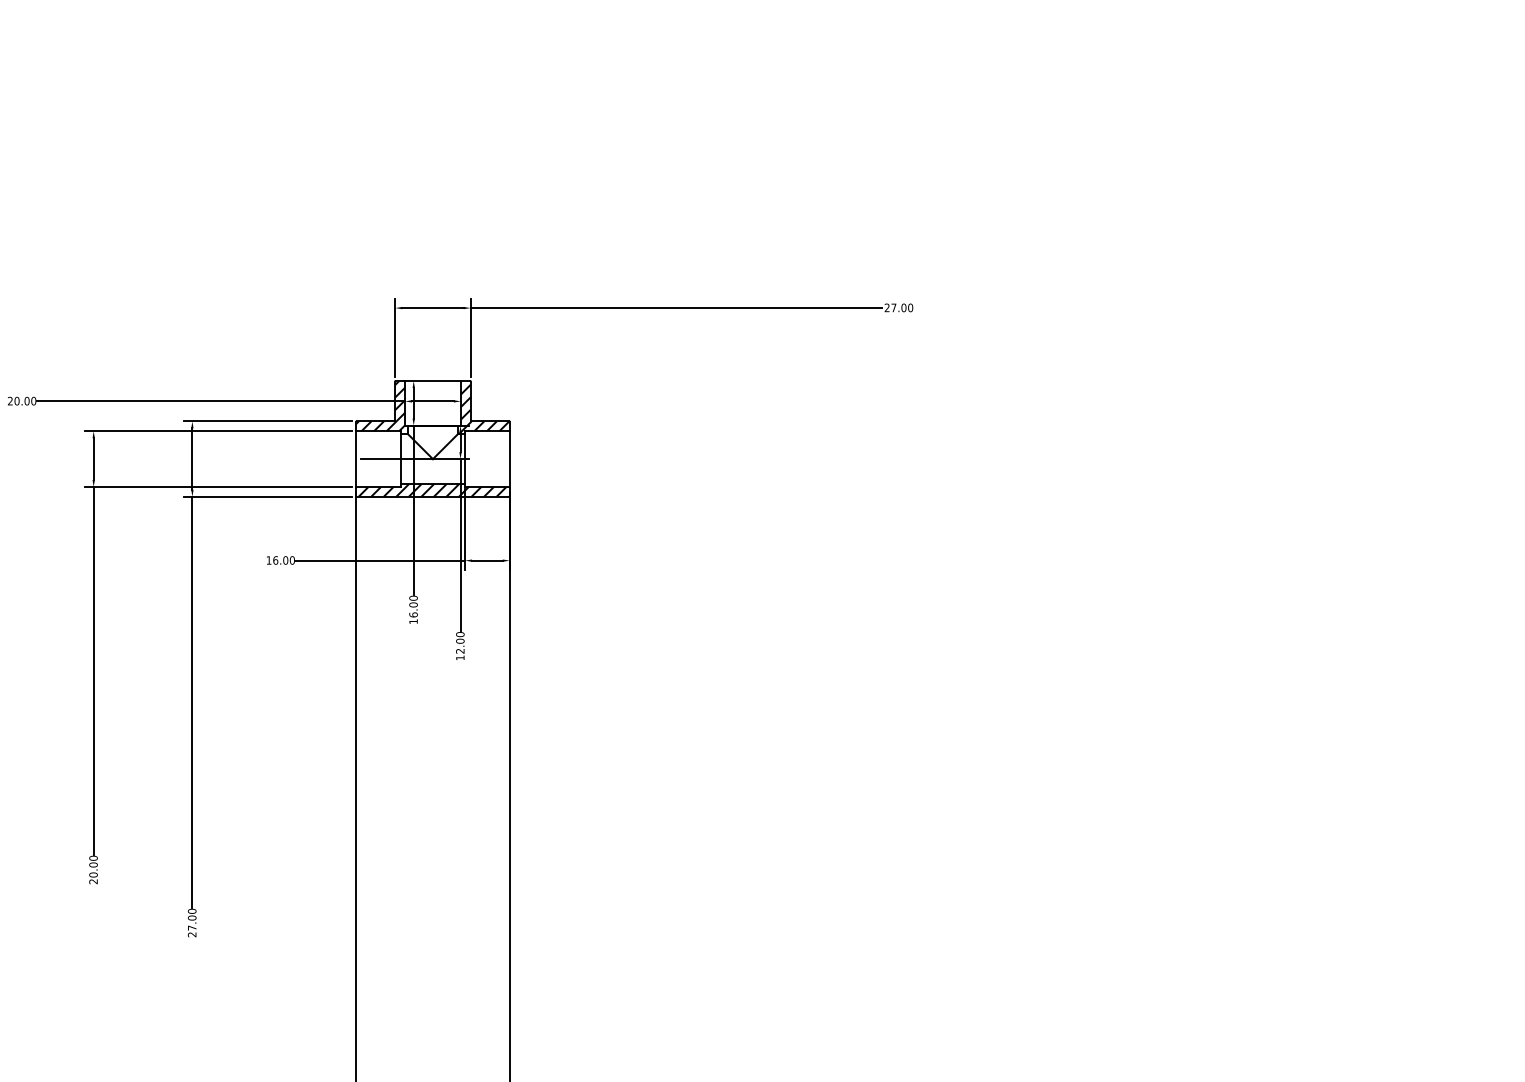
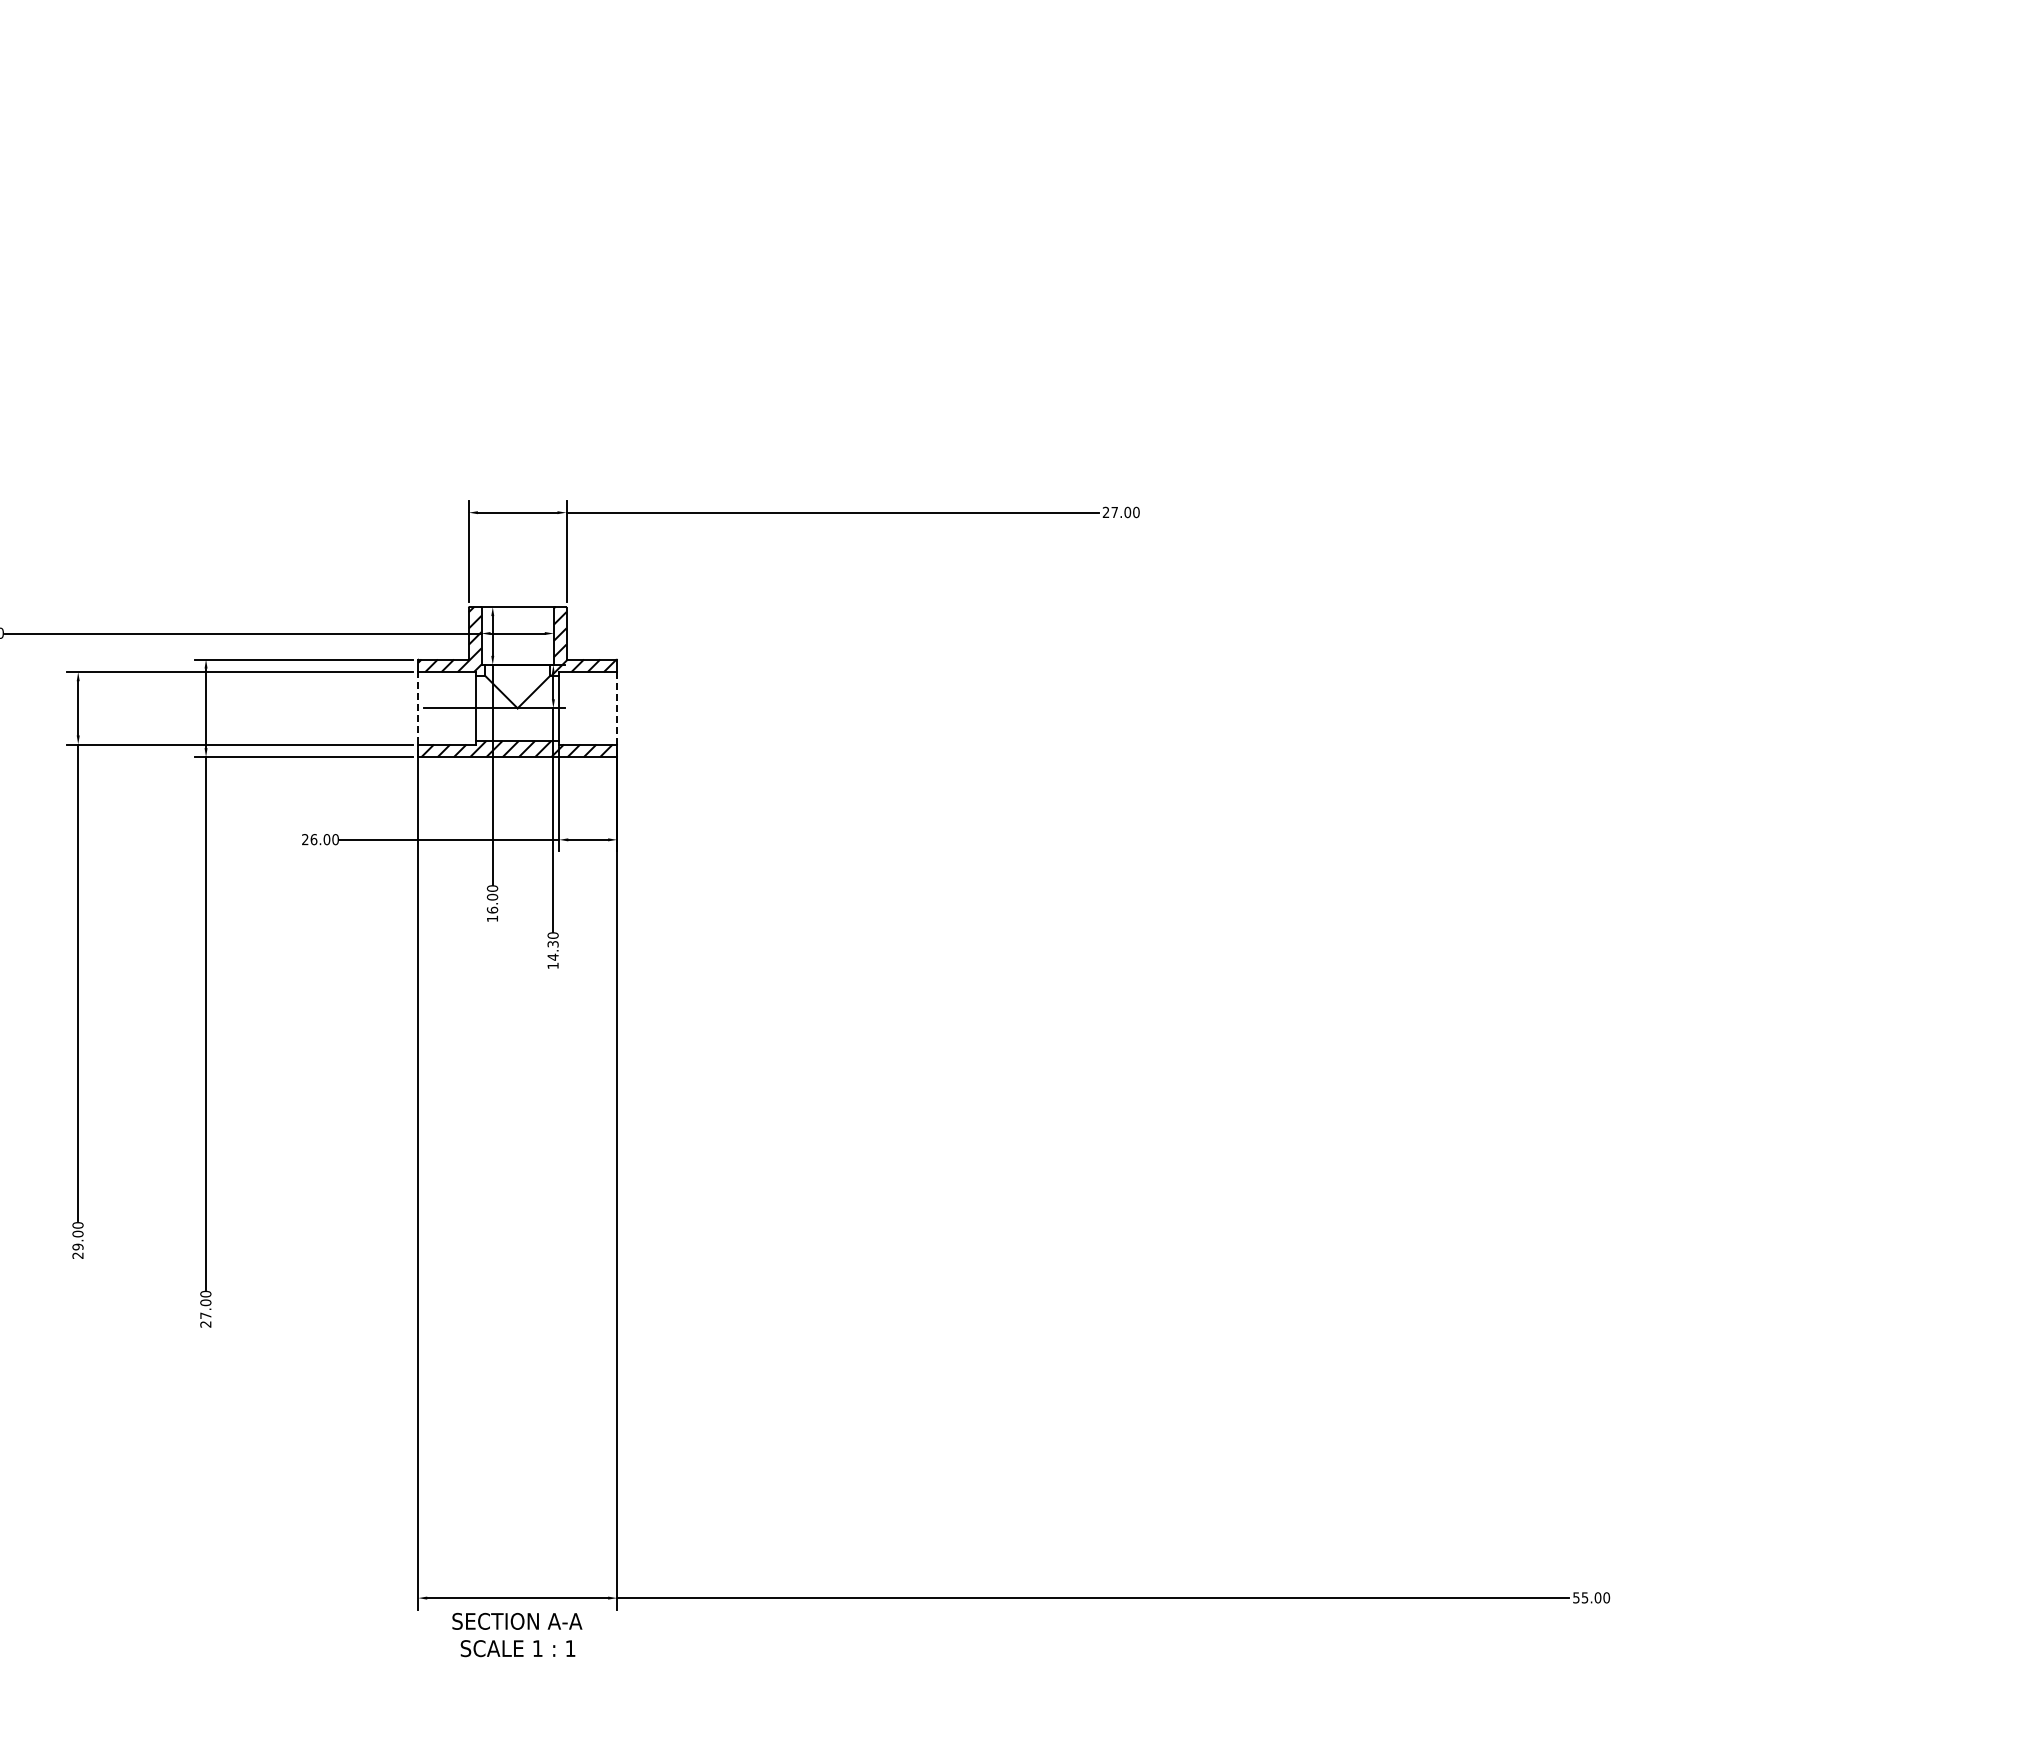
line: (356, 459) -> (418, 708), solid -> dashed
line: (510, 459) -> (617, 708), solid -> dashed
text: (269, 560) -> (305, 839), 16.00 -> 26.00
text: (459, 646) -> (552, 950), 12.00 -> 14.30
text: (93, 875) -> (77, 1247), 20.00 -> 29.00

